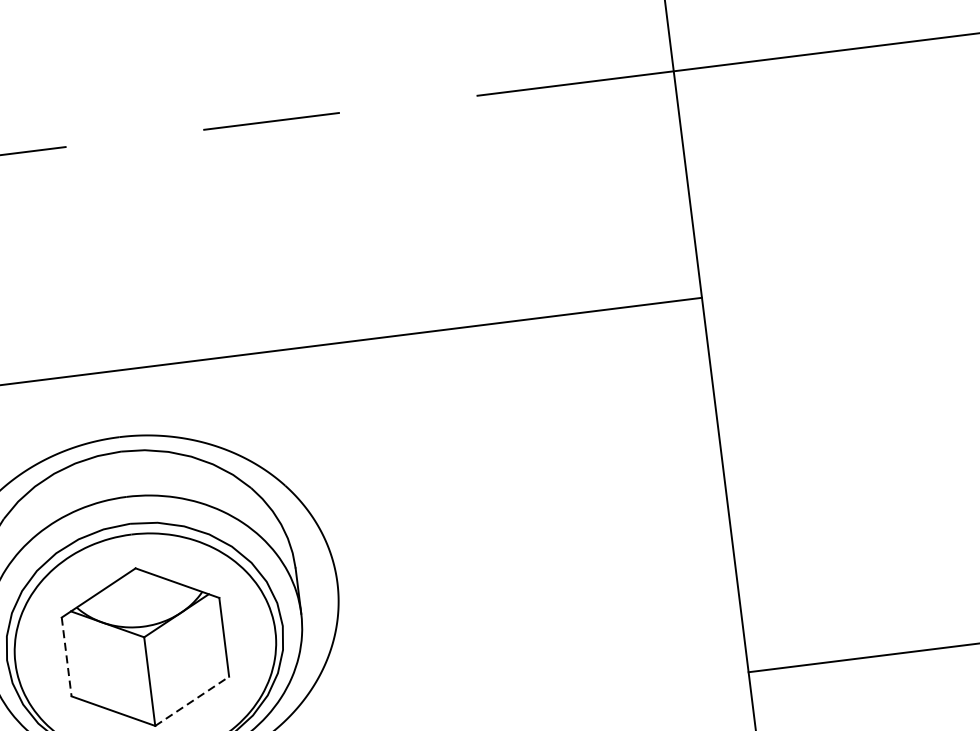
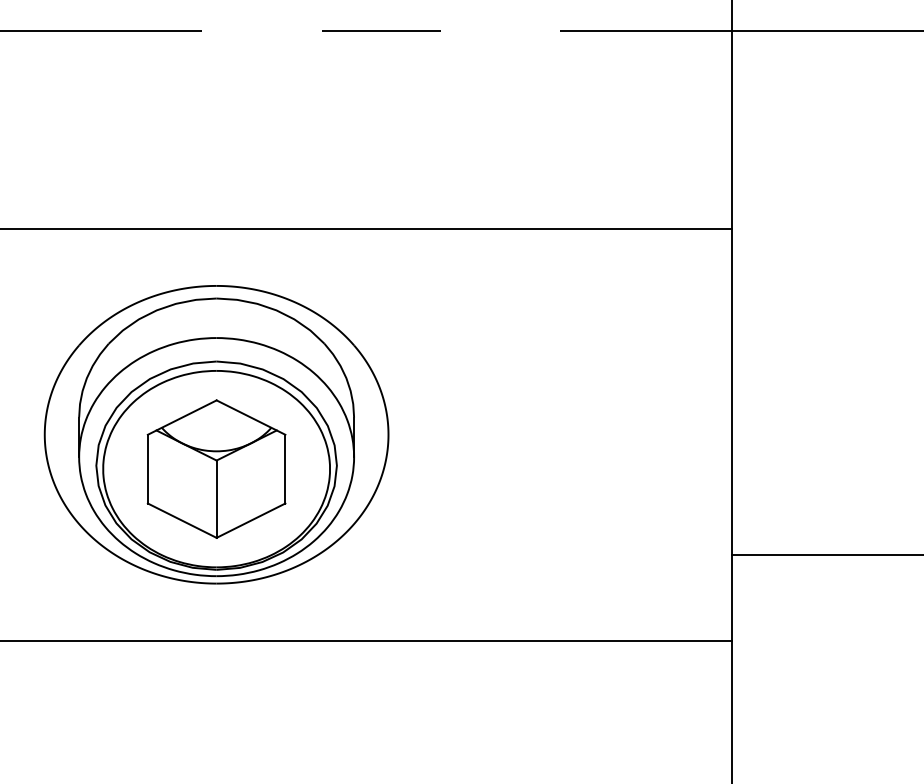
line: (66, 657) -> (147, 469), dashed -> solid
line: (192, 701) -> (251, 520), dashed -> solid

